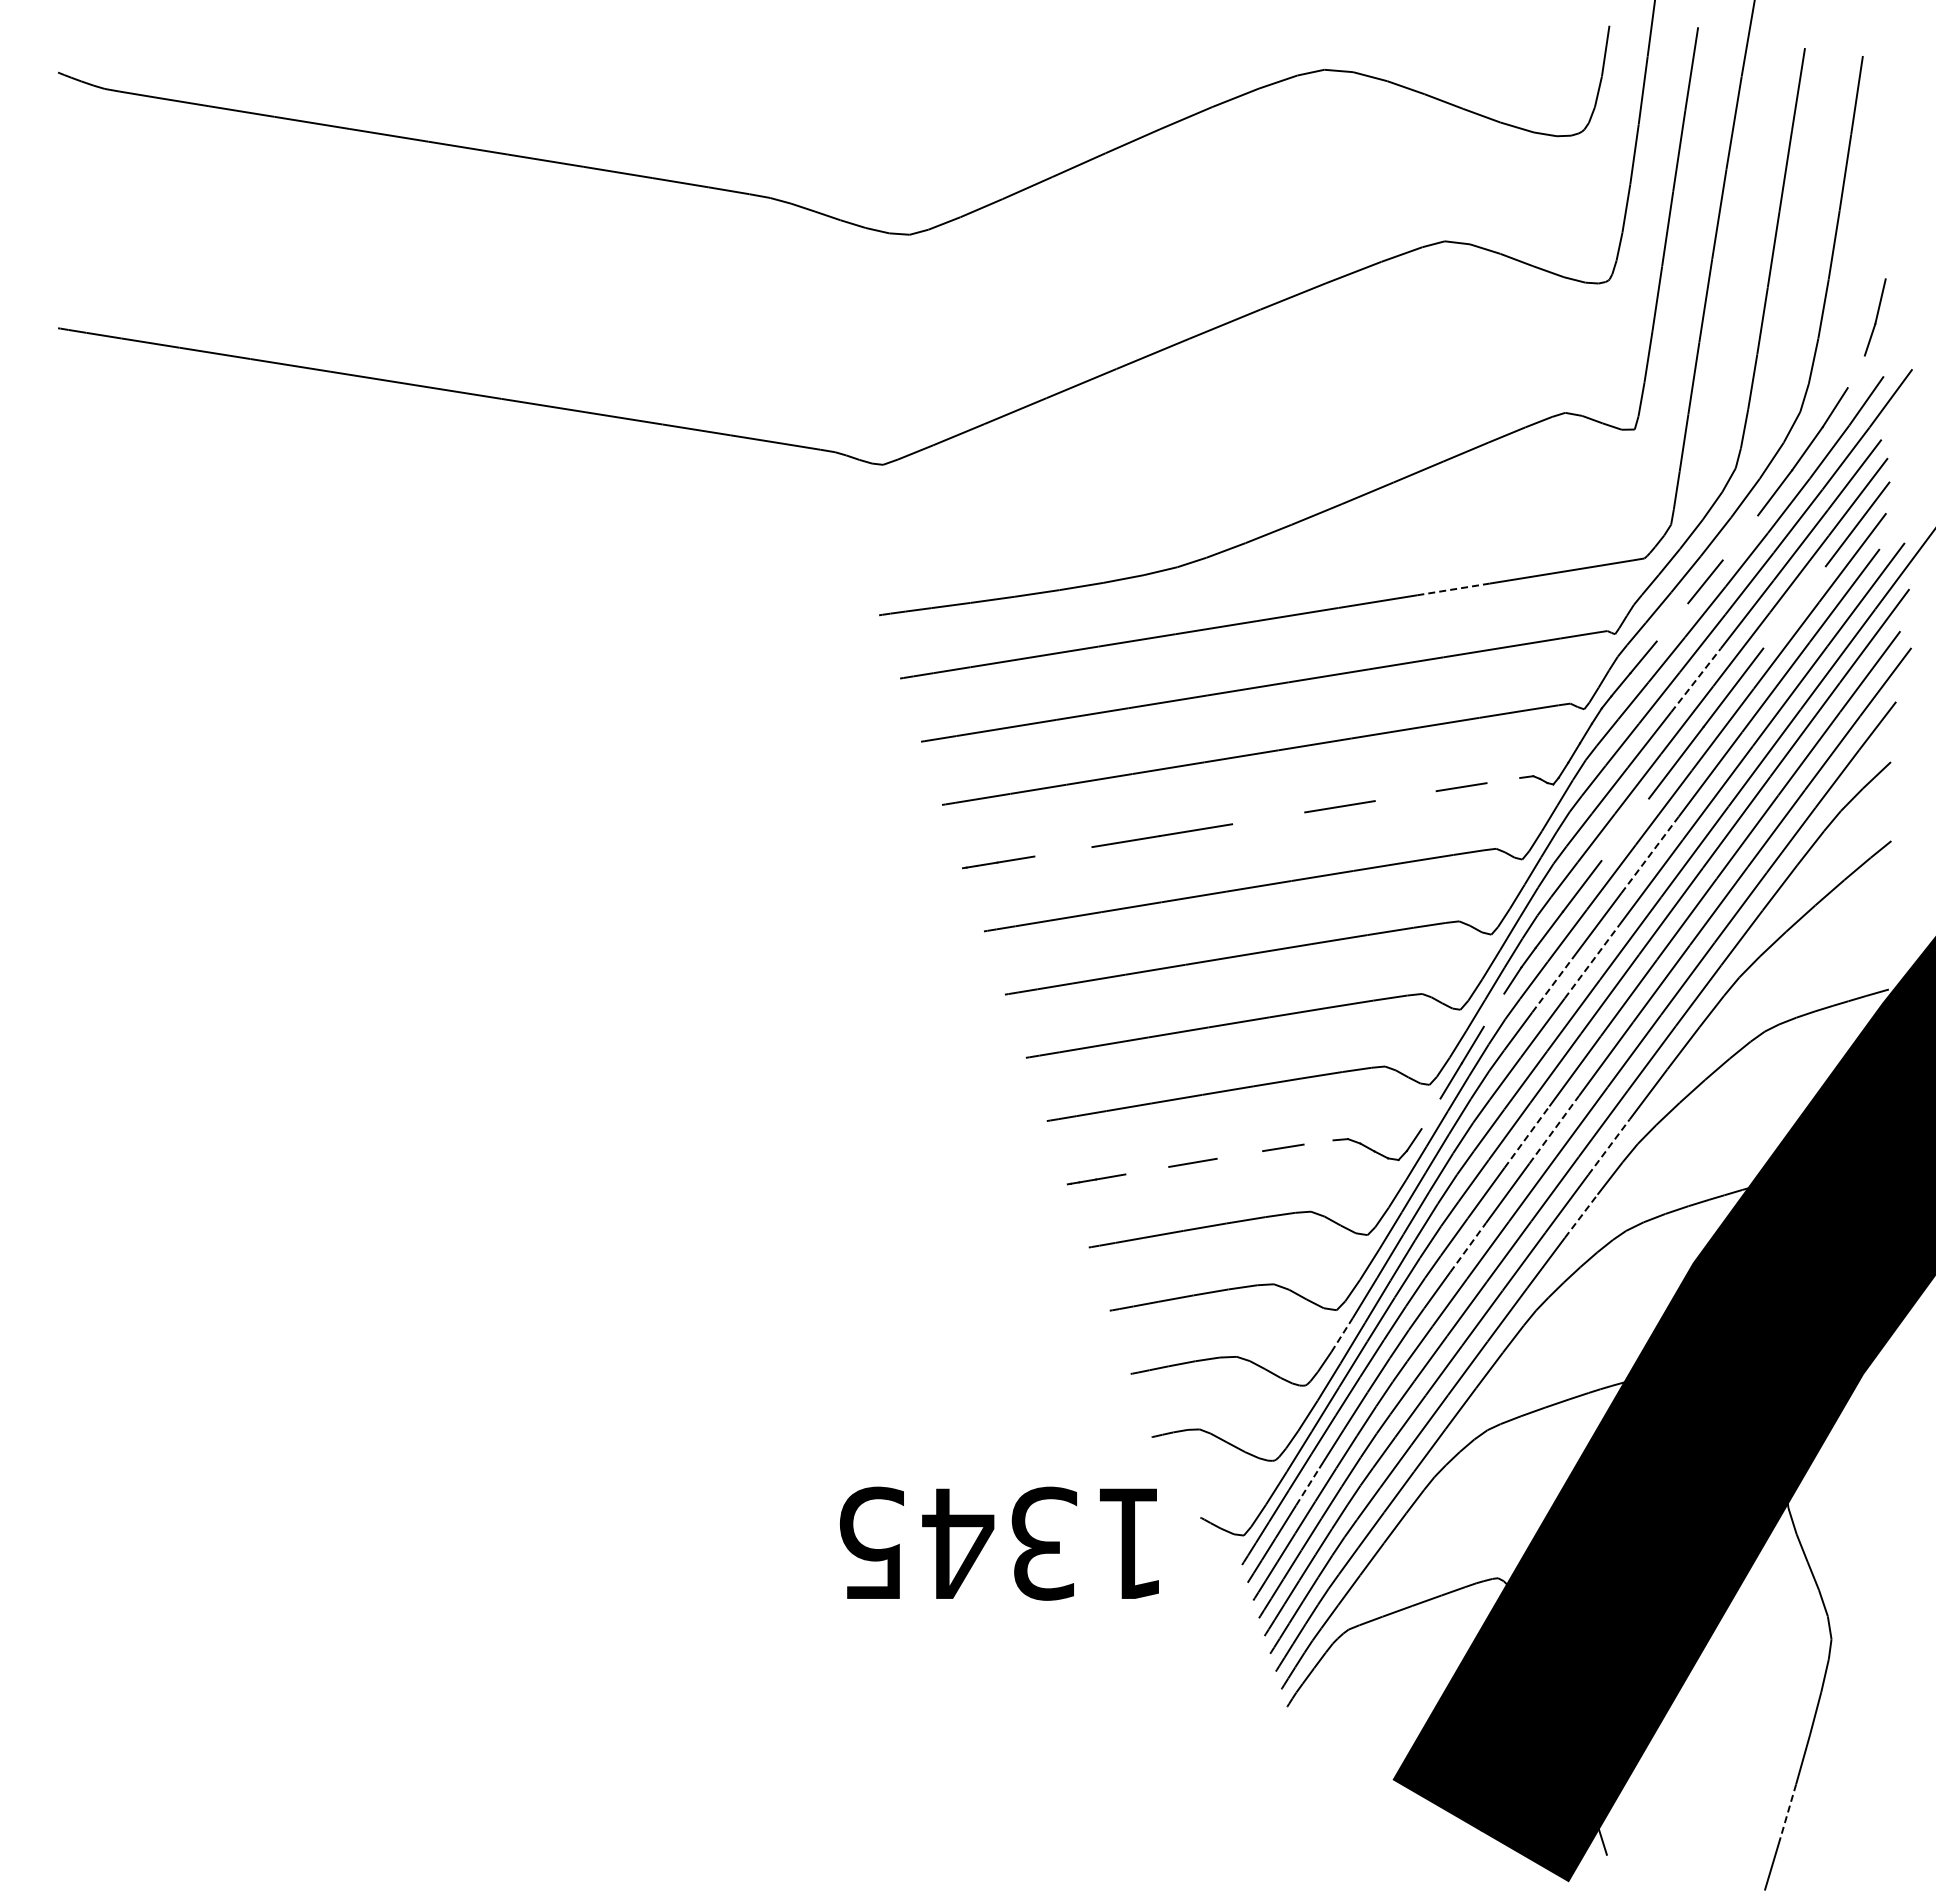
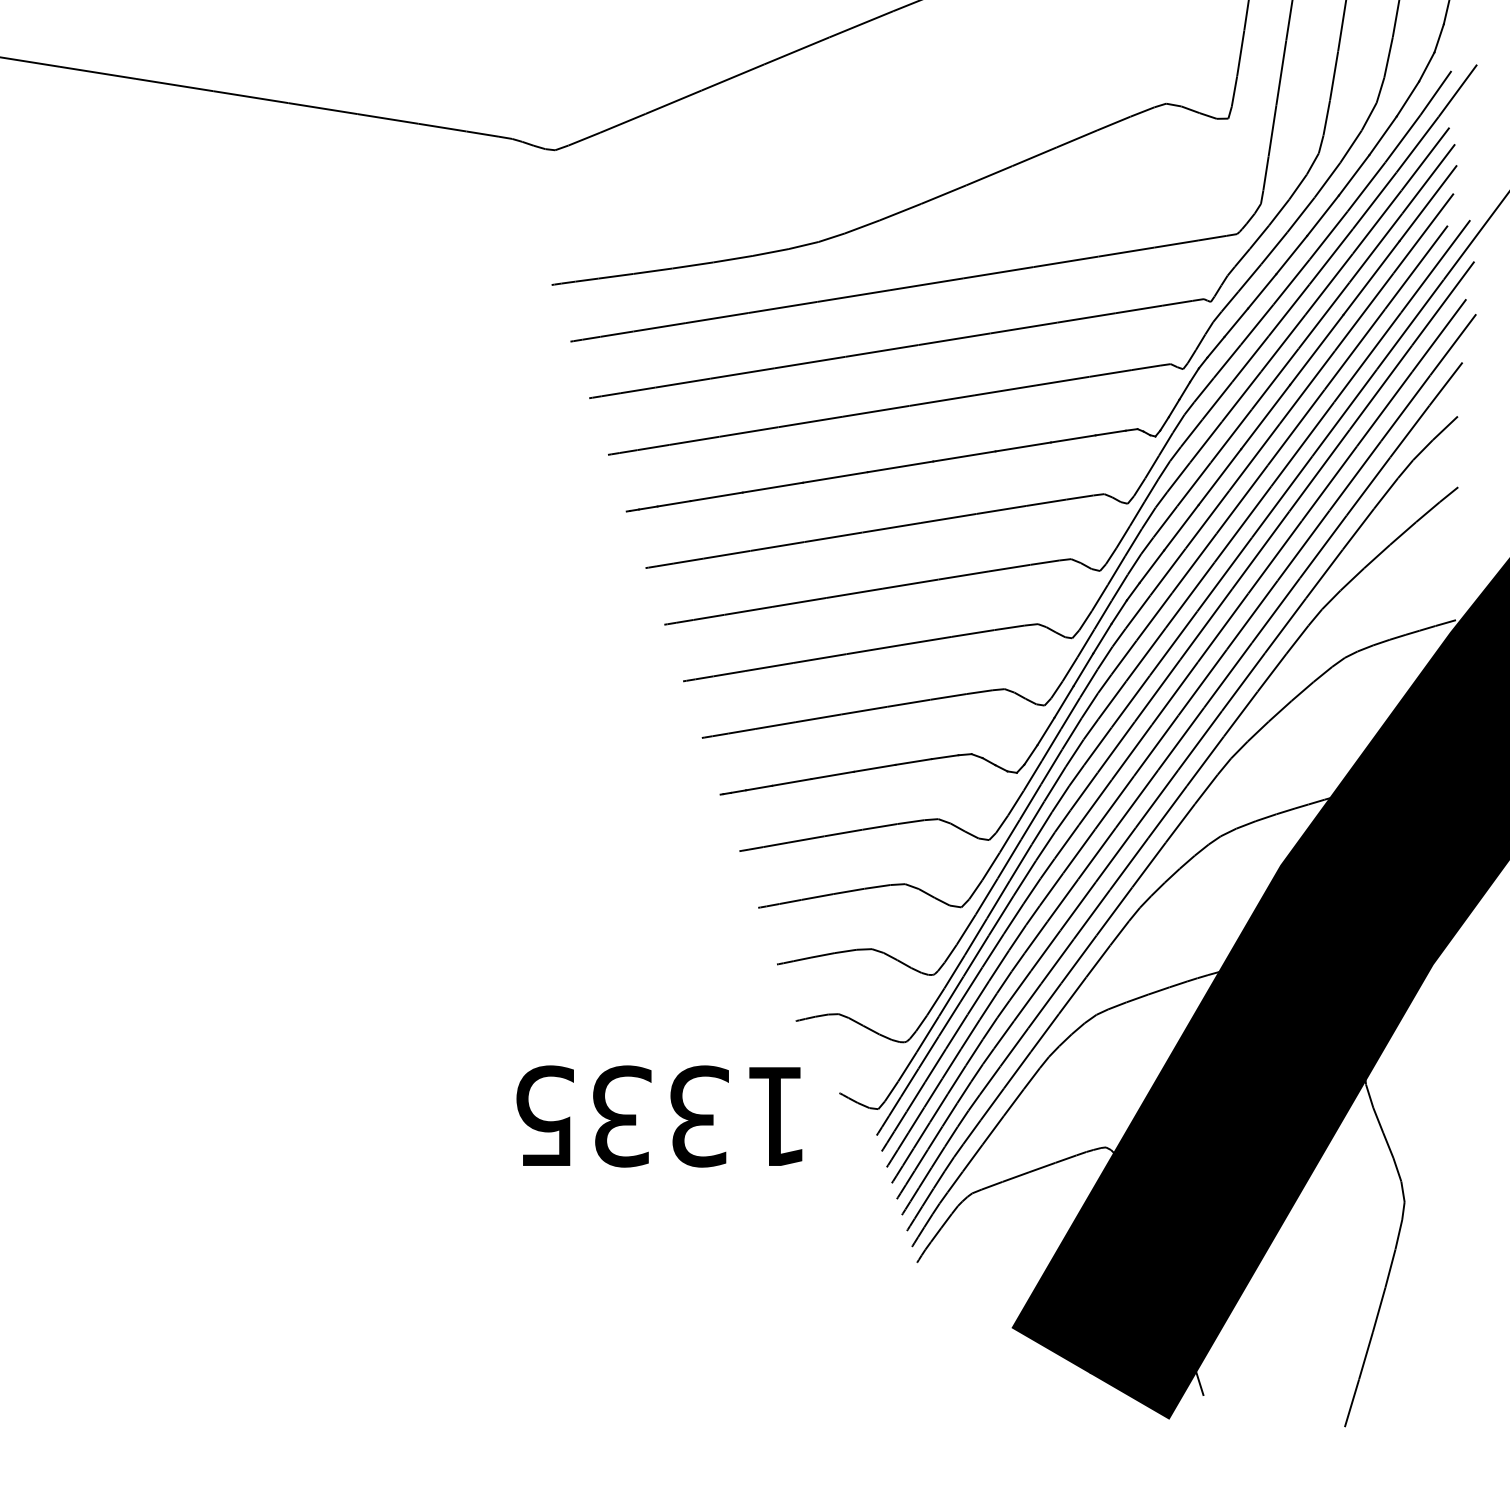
line: (1855, 371) -> (1426, 66), added
line: (1740, 537) -> (1323, 215), added
line: (1453, 589) -> (1066, 261), dashed -> solid
line: (1794, 607) -> (1371, 278), added
line: (1672, 622) -> (1262, 291), added
line: (1696, 680) -> (1283, 343), dashed -> solid
line: (1503, 780) -> (1110, 432), added
line: (1405, 796) -> (1023, 447), added
line: (1268, 818) -> (900, 467), added
line: (1625, 829) -> (1220, 476), added
line: (1063, 851) -> (716, 496), added
line: (1650, 854) -> (1242, 499), dashed -> solid
line: (1592, 961) -> (1190, 595), dashed -> solid
line: (1552, 985) -> (1154, 616), dashed -> solid
line: (1493, 1009) -> (1101, 638), added
line: (1430, 1113) -> (1045, 731), added
line: (1554, 1129) -> (1156, 745), dashed -> solid
line: (1527, 1136) -> (1132, 751), dashed -> solid
line: (1318, 1142) -> (945, 757), added
line: (1609, 1147) -> (1205, 761), dashed -> solid
line: (1239, 1154) -> (874, 767), added
line: (1147, 1170) -> (792, 782), added
line: (1581, 1215) -> (1180, 822), dashed -> solid
line: (1468, 1247) -> (1079, 851), dashed -> solid
line: (1342, 1335) -> (966, 930), dashed -> solid
line: (1307, 1486) -> (935, 1065), dashed -> solid
text: (958, 1543) -> (622, 1116), 1345 -> 1335
line: (1788, 1810) -> (1366, 1355), dashed -> solid

